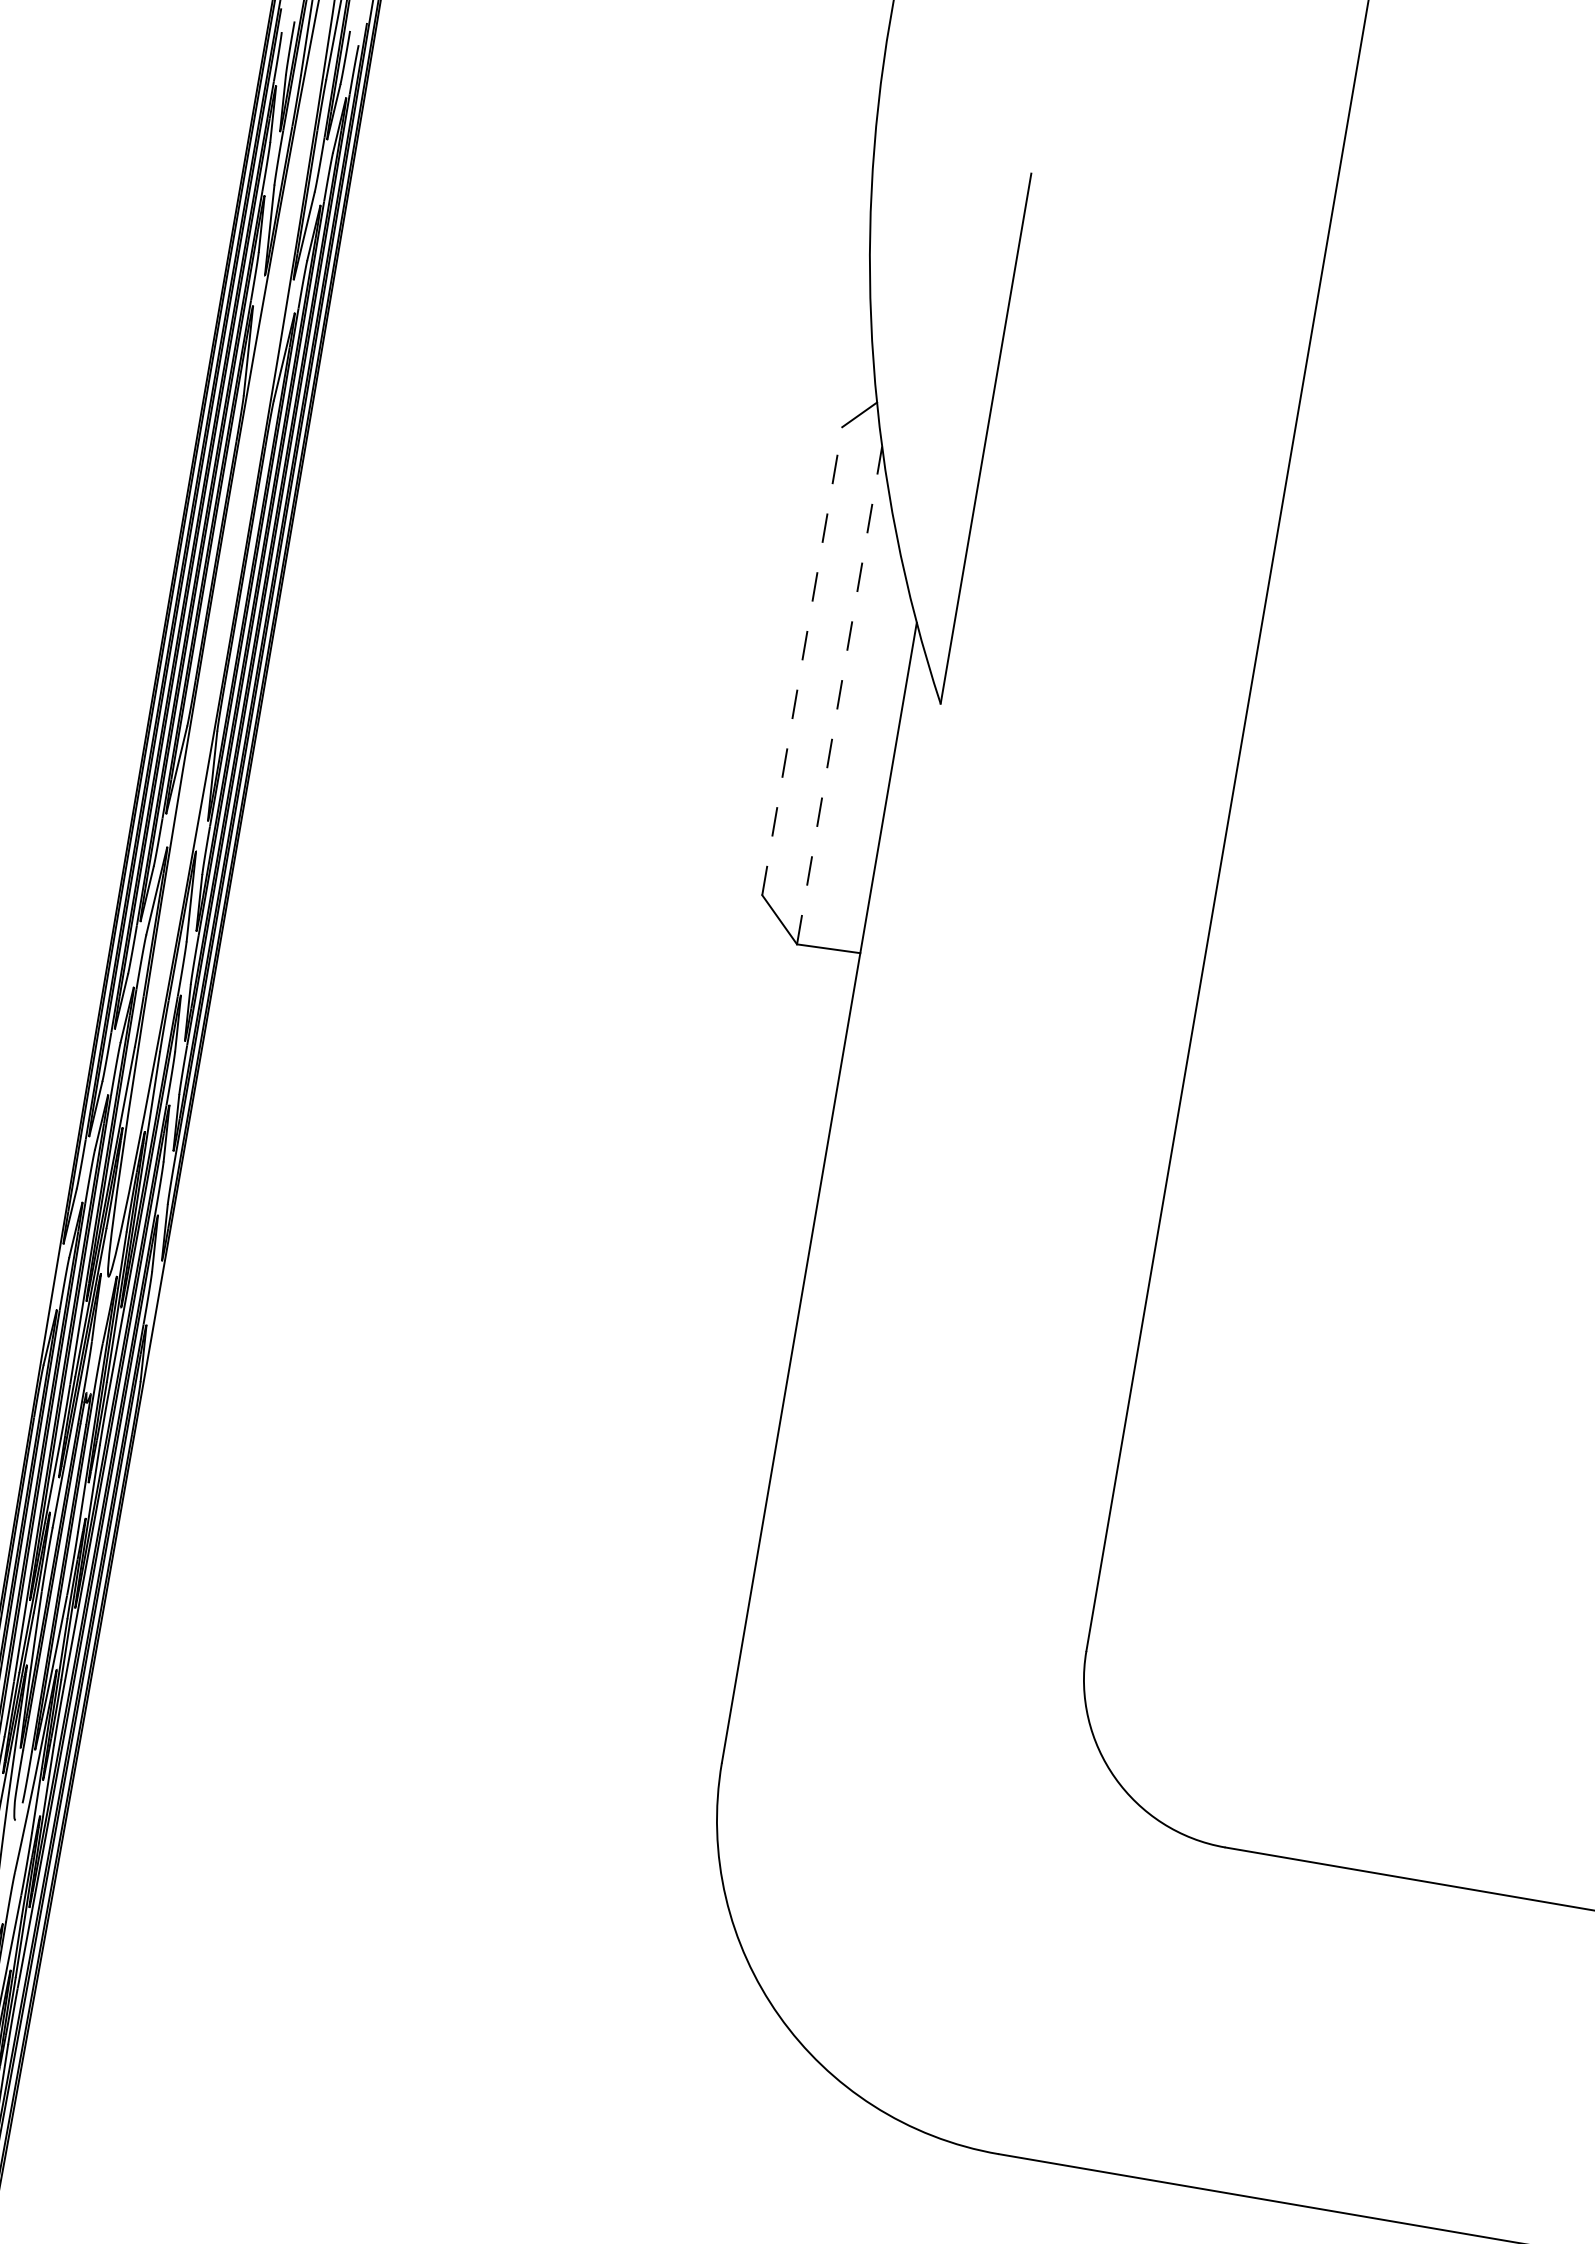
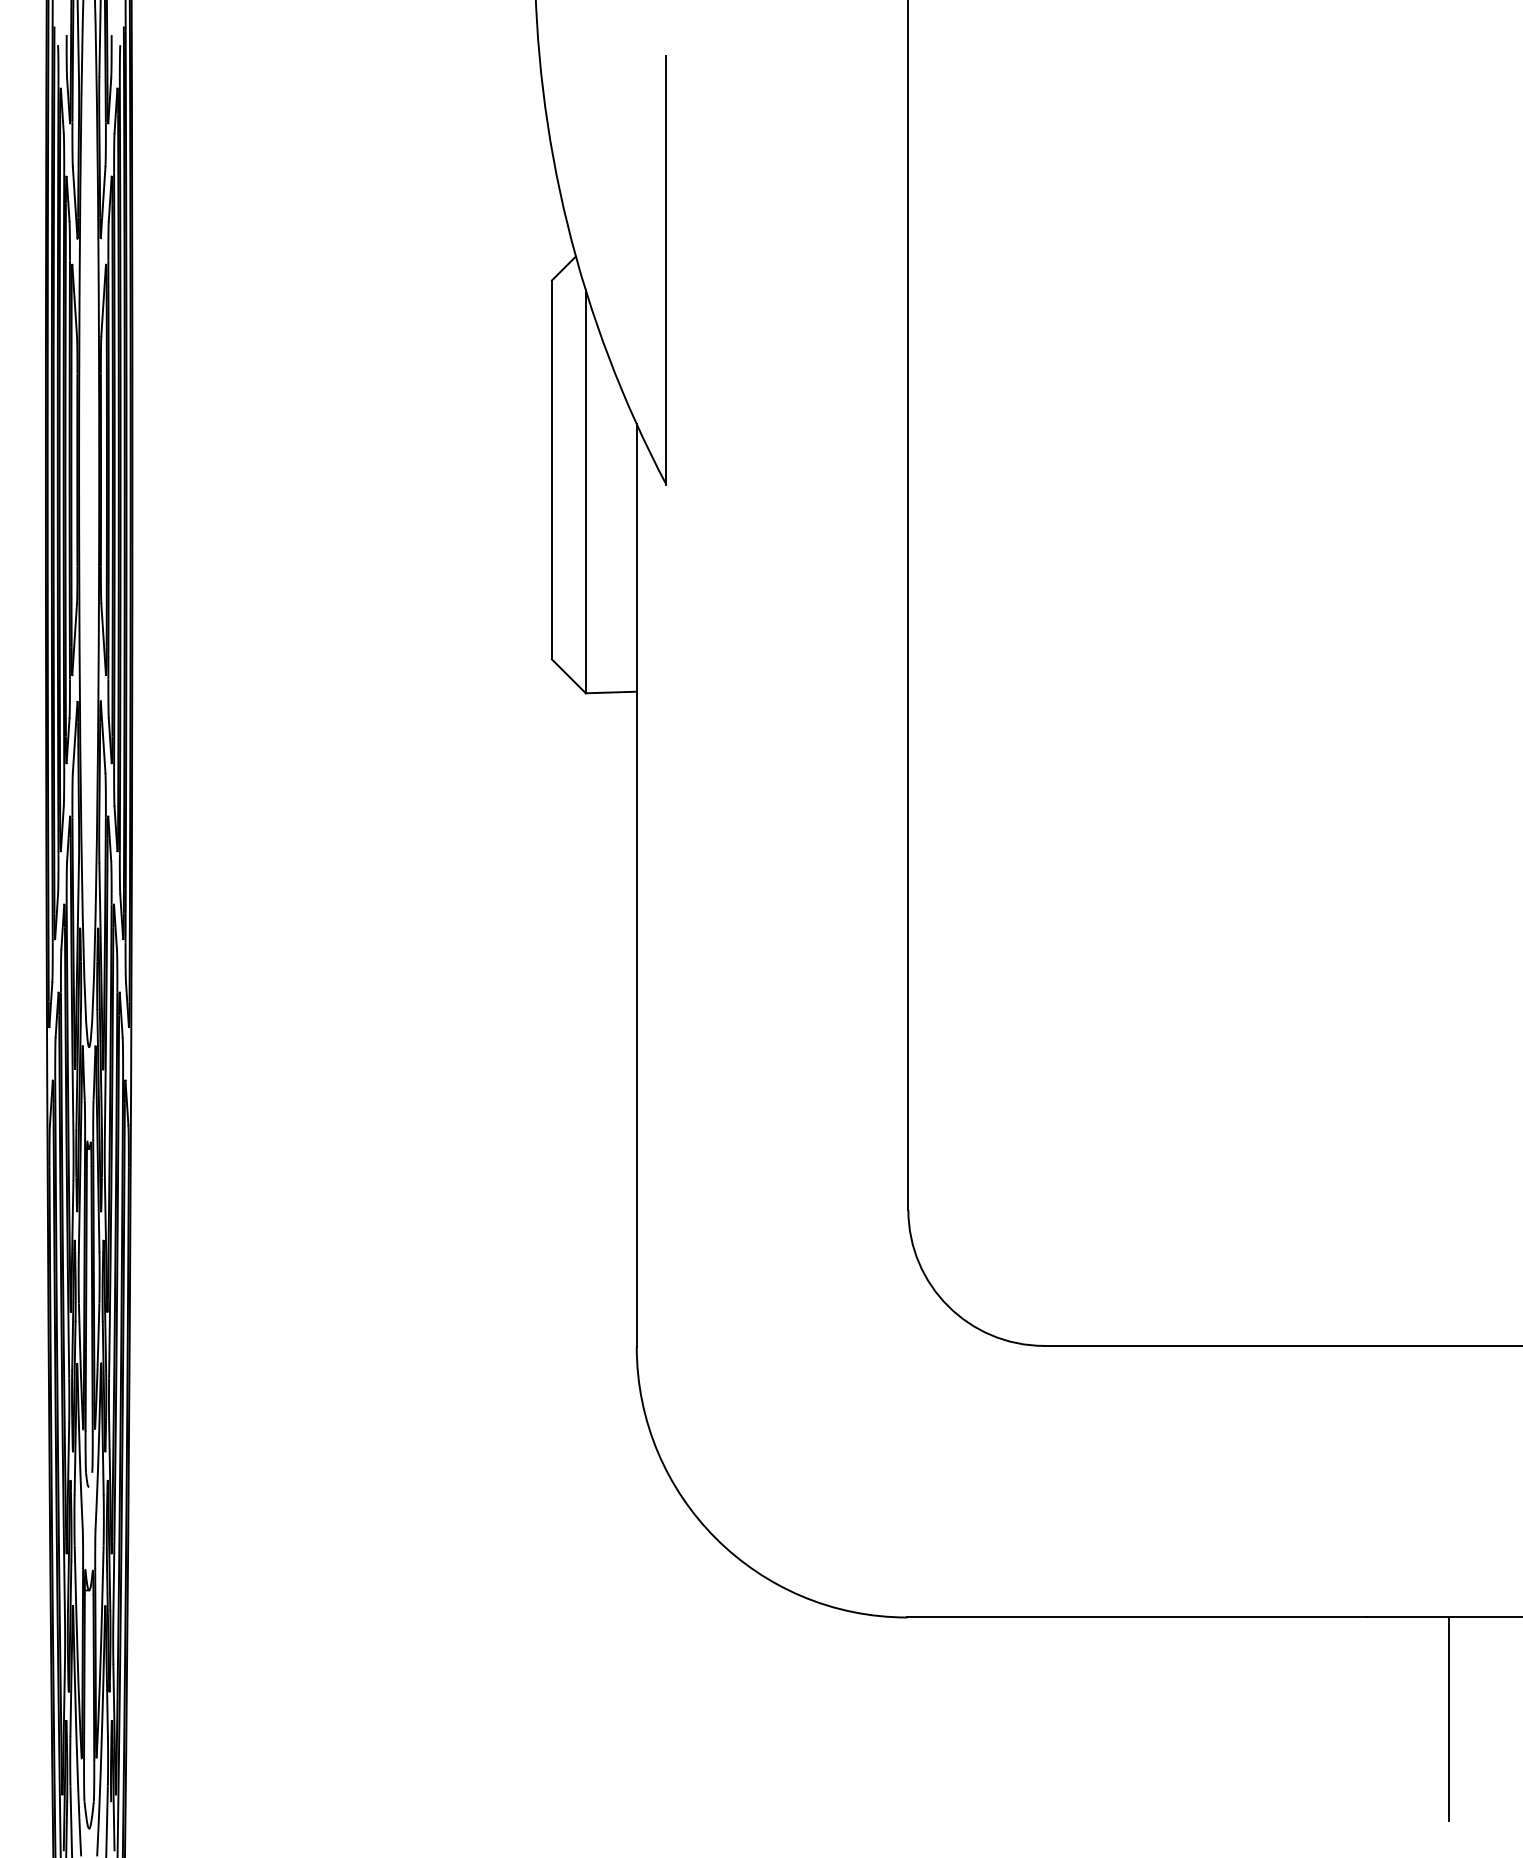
line: (801, 660) -> (551, 469), dashed -> solid
line: (839, 694) -> (585, 491), dashed -> solid

